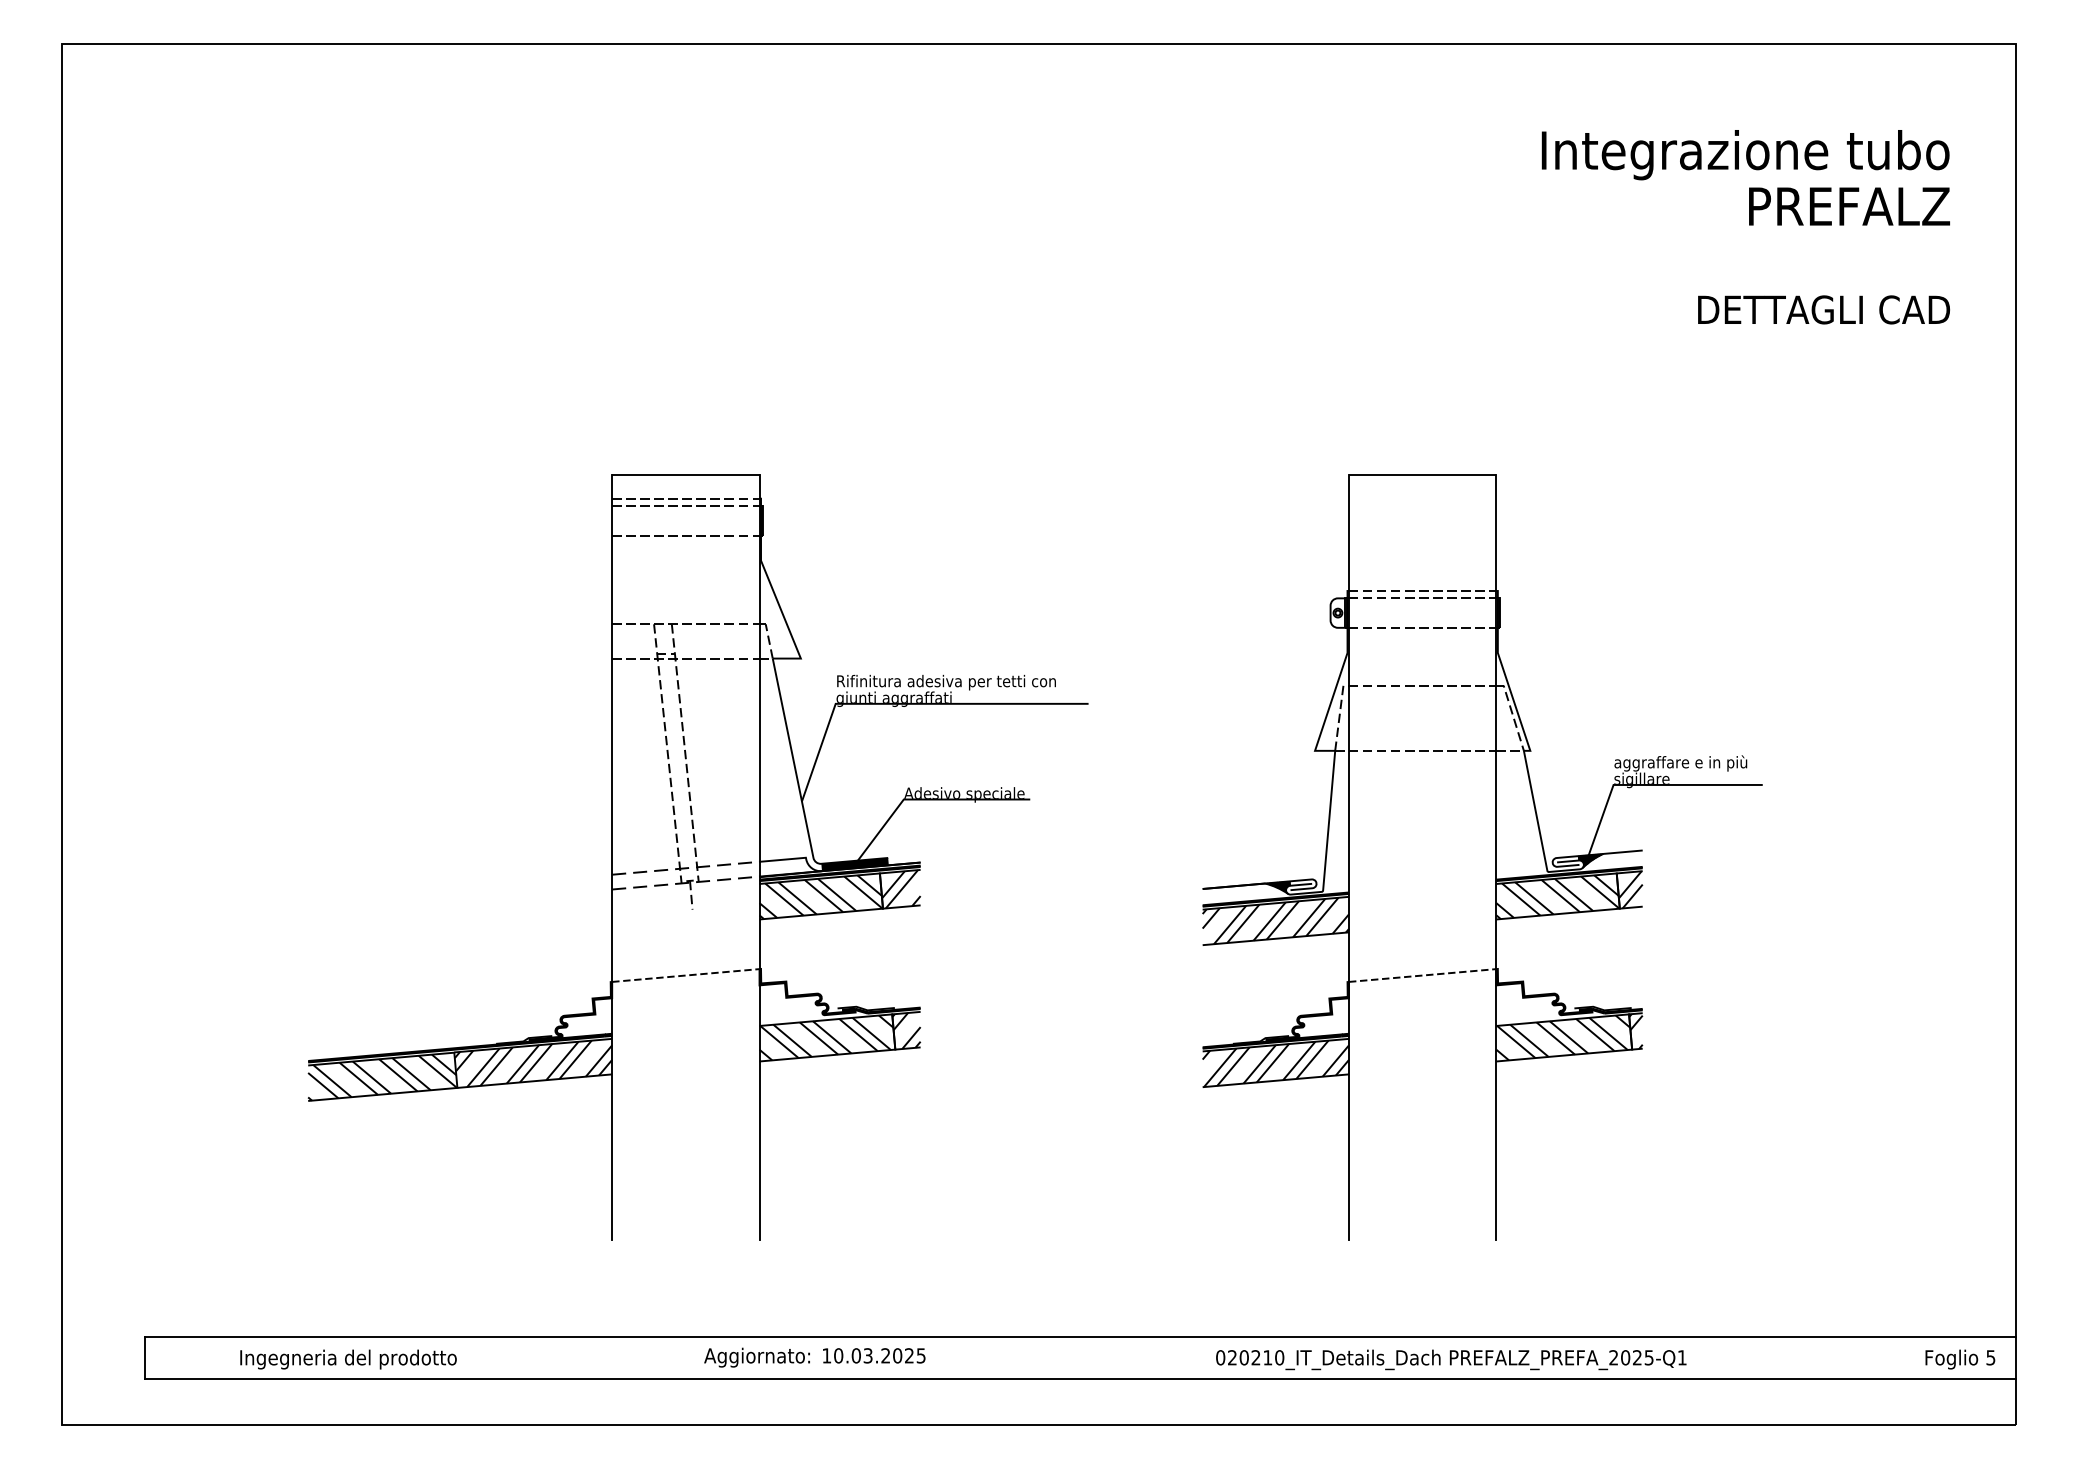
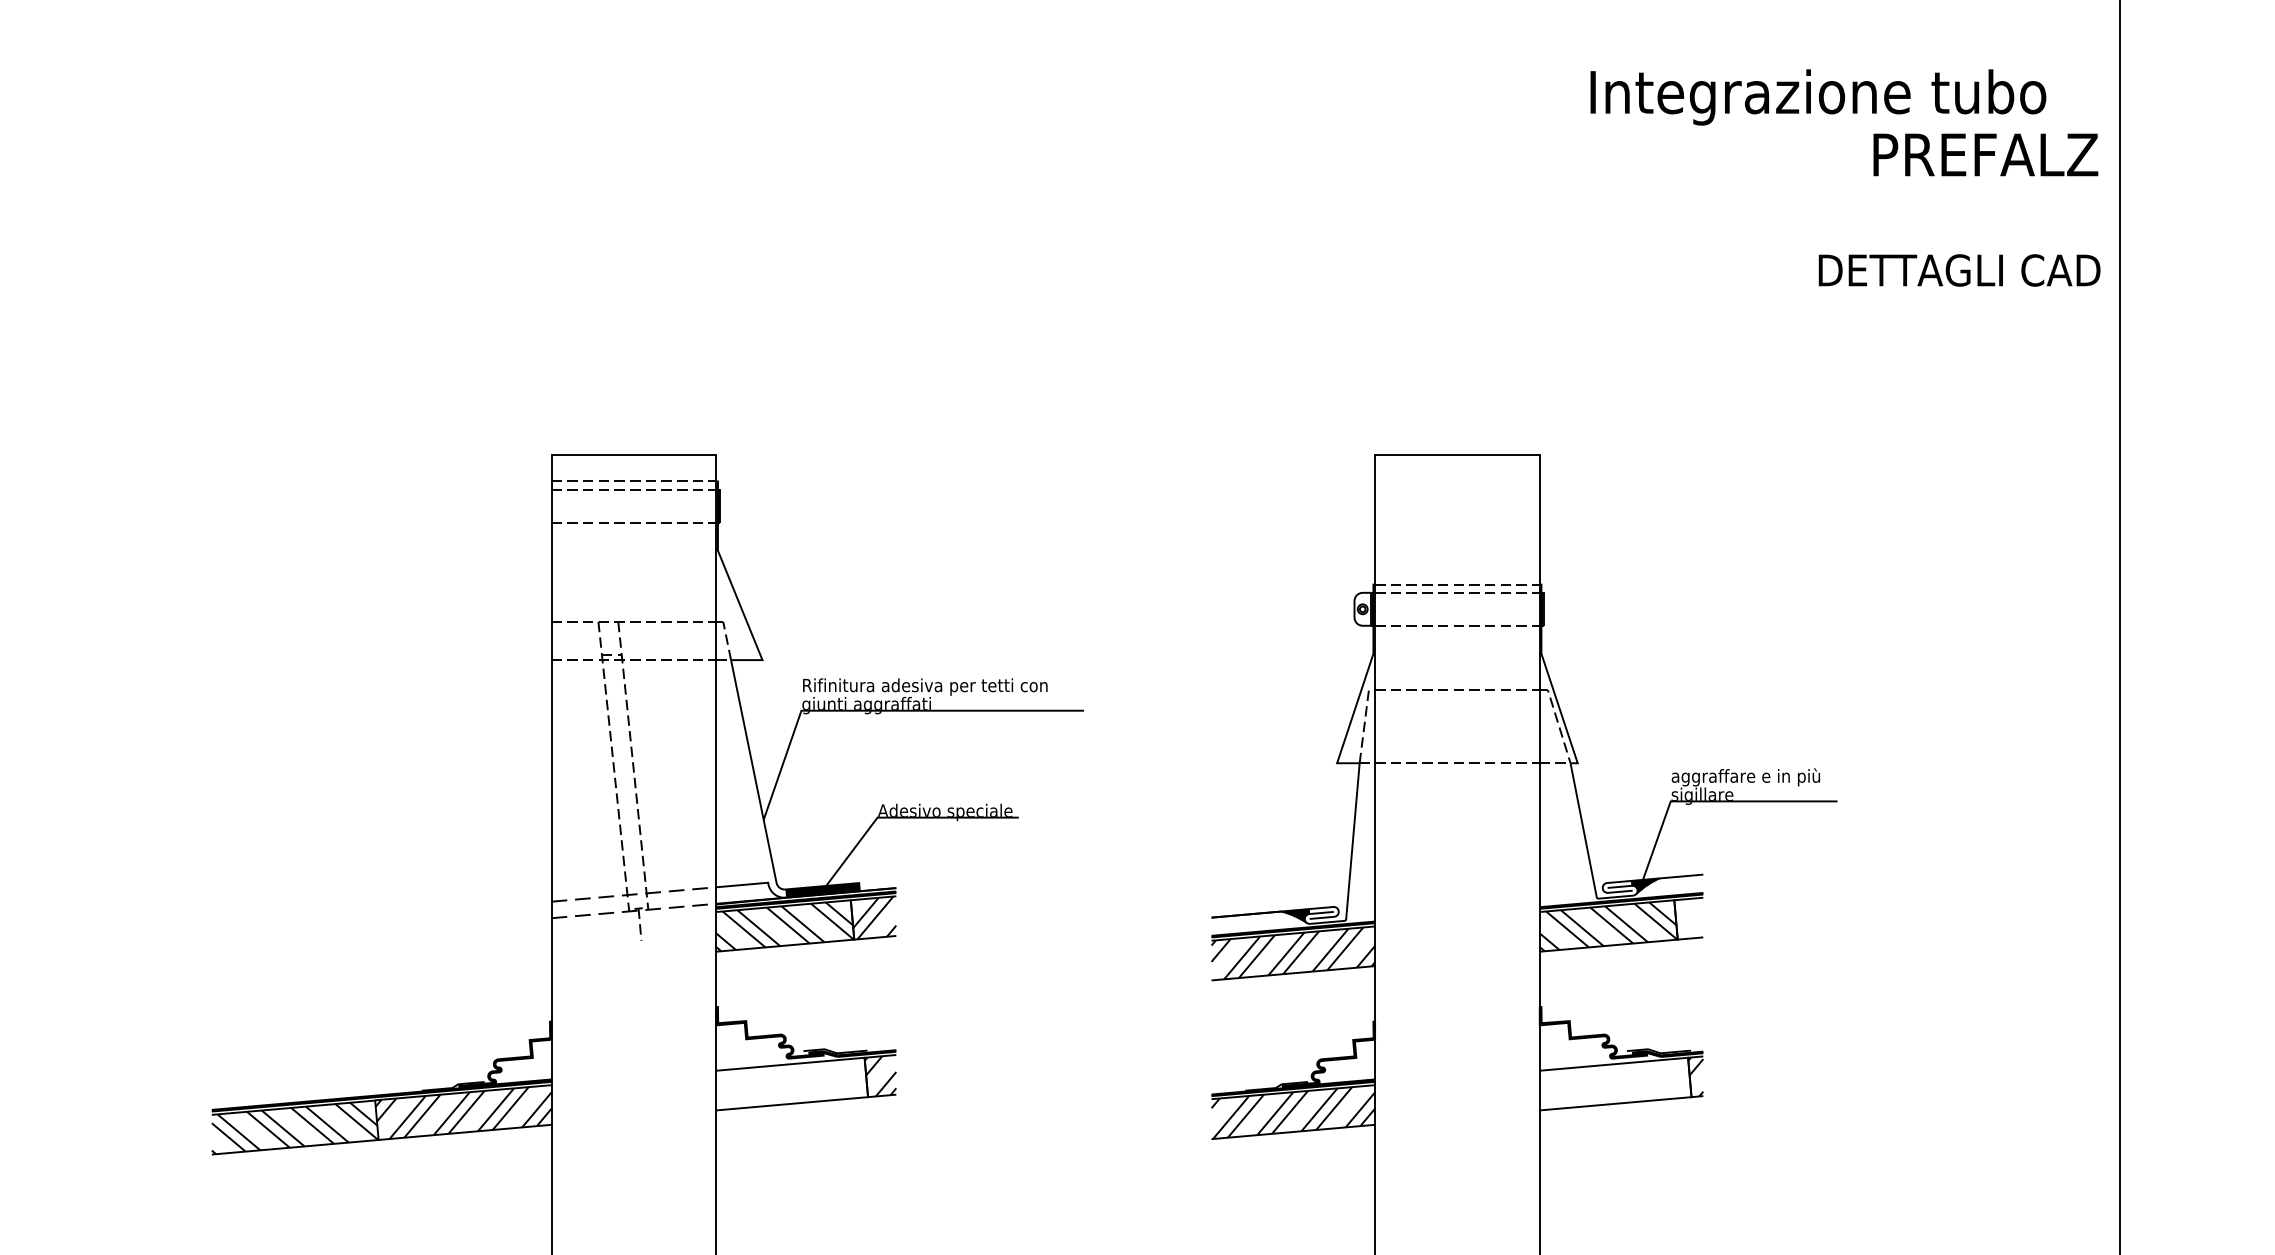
text: (1849, 206) -> (1985, 154), moved
text: (1823, 309) -> (1959, 270), moved
hatch: (1630, 889) -> (1689, 918), removed
line: (685, 975) -> (633, 1014), removed
line: (1422, 975) -> (1457, 1014), removed
hatch: (826, 1037) -> (791, 1083), removed
hatch: (1563, 1037) -> (1614, 1083), removed

